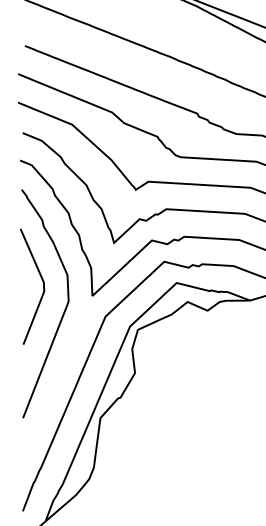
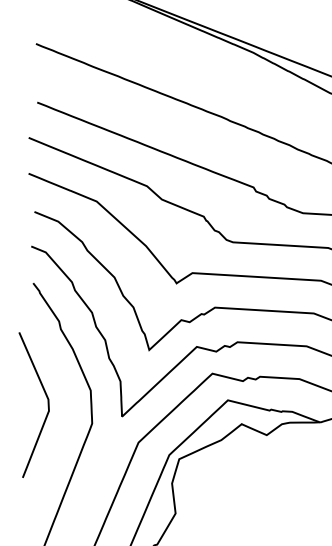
curve: (42, 282) -> (46, 399), moved

